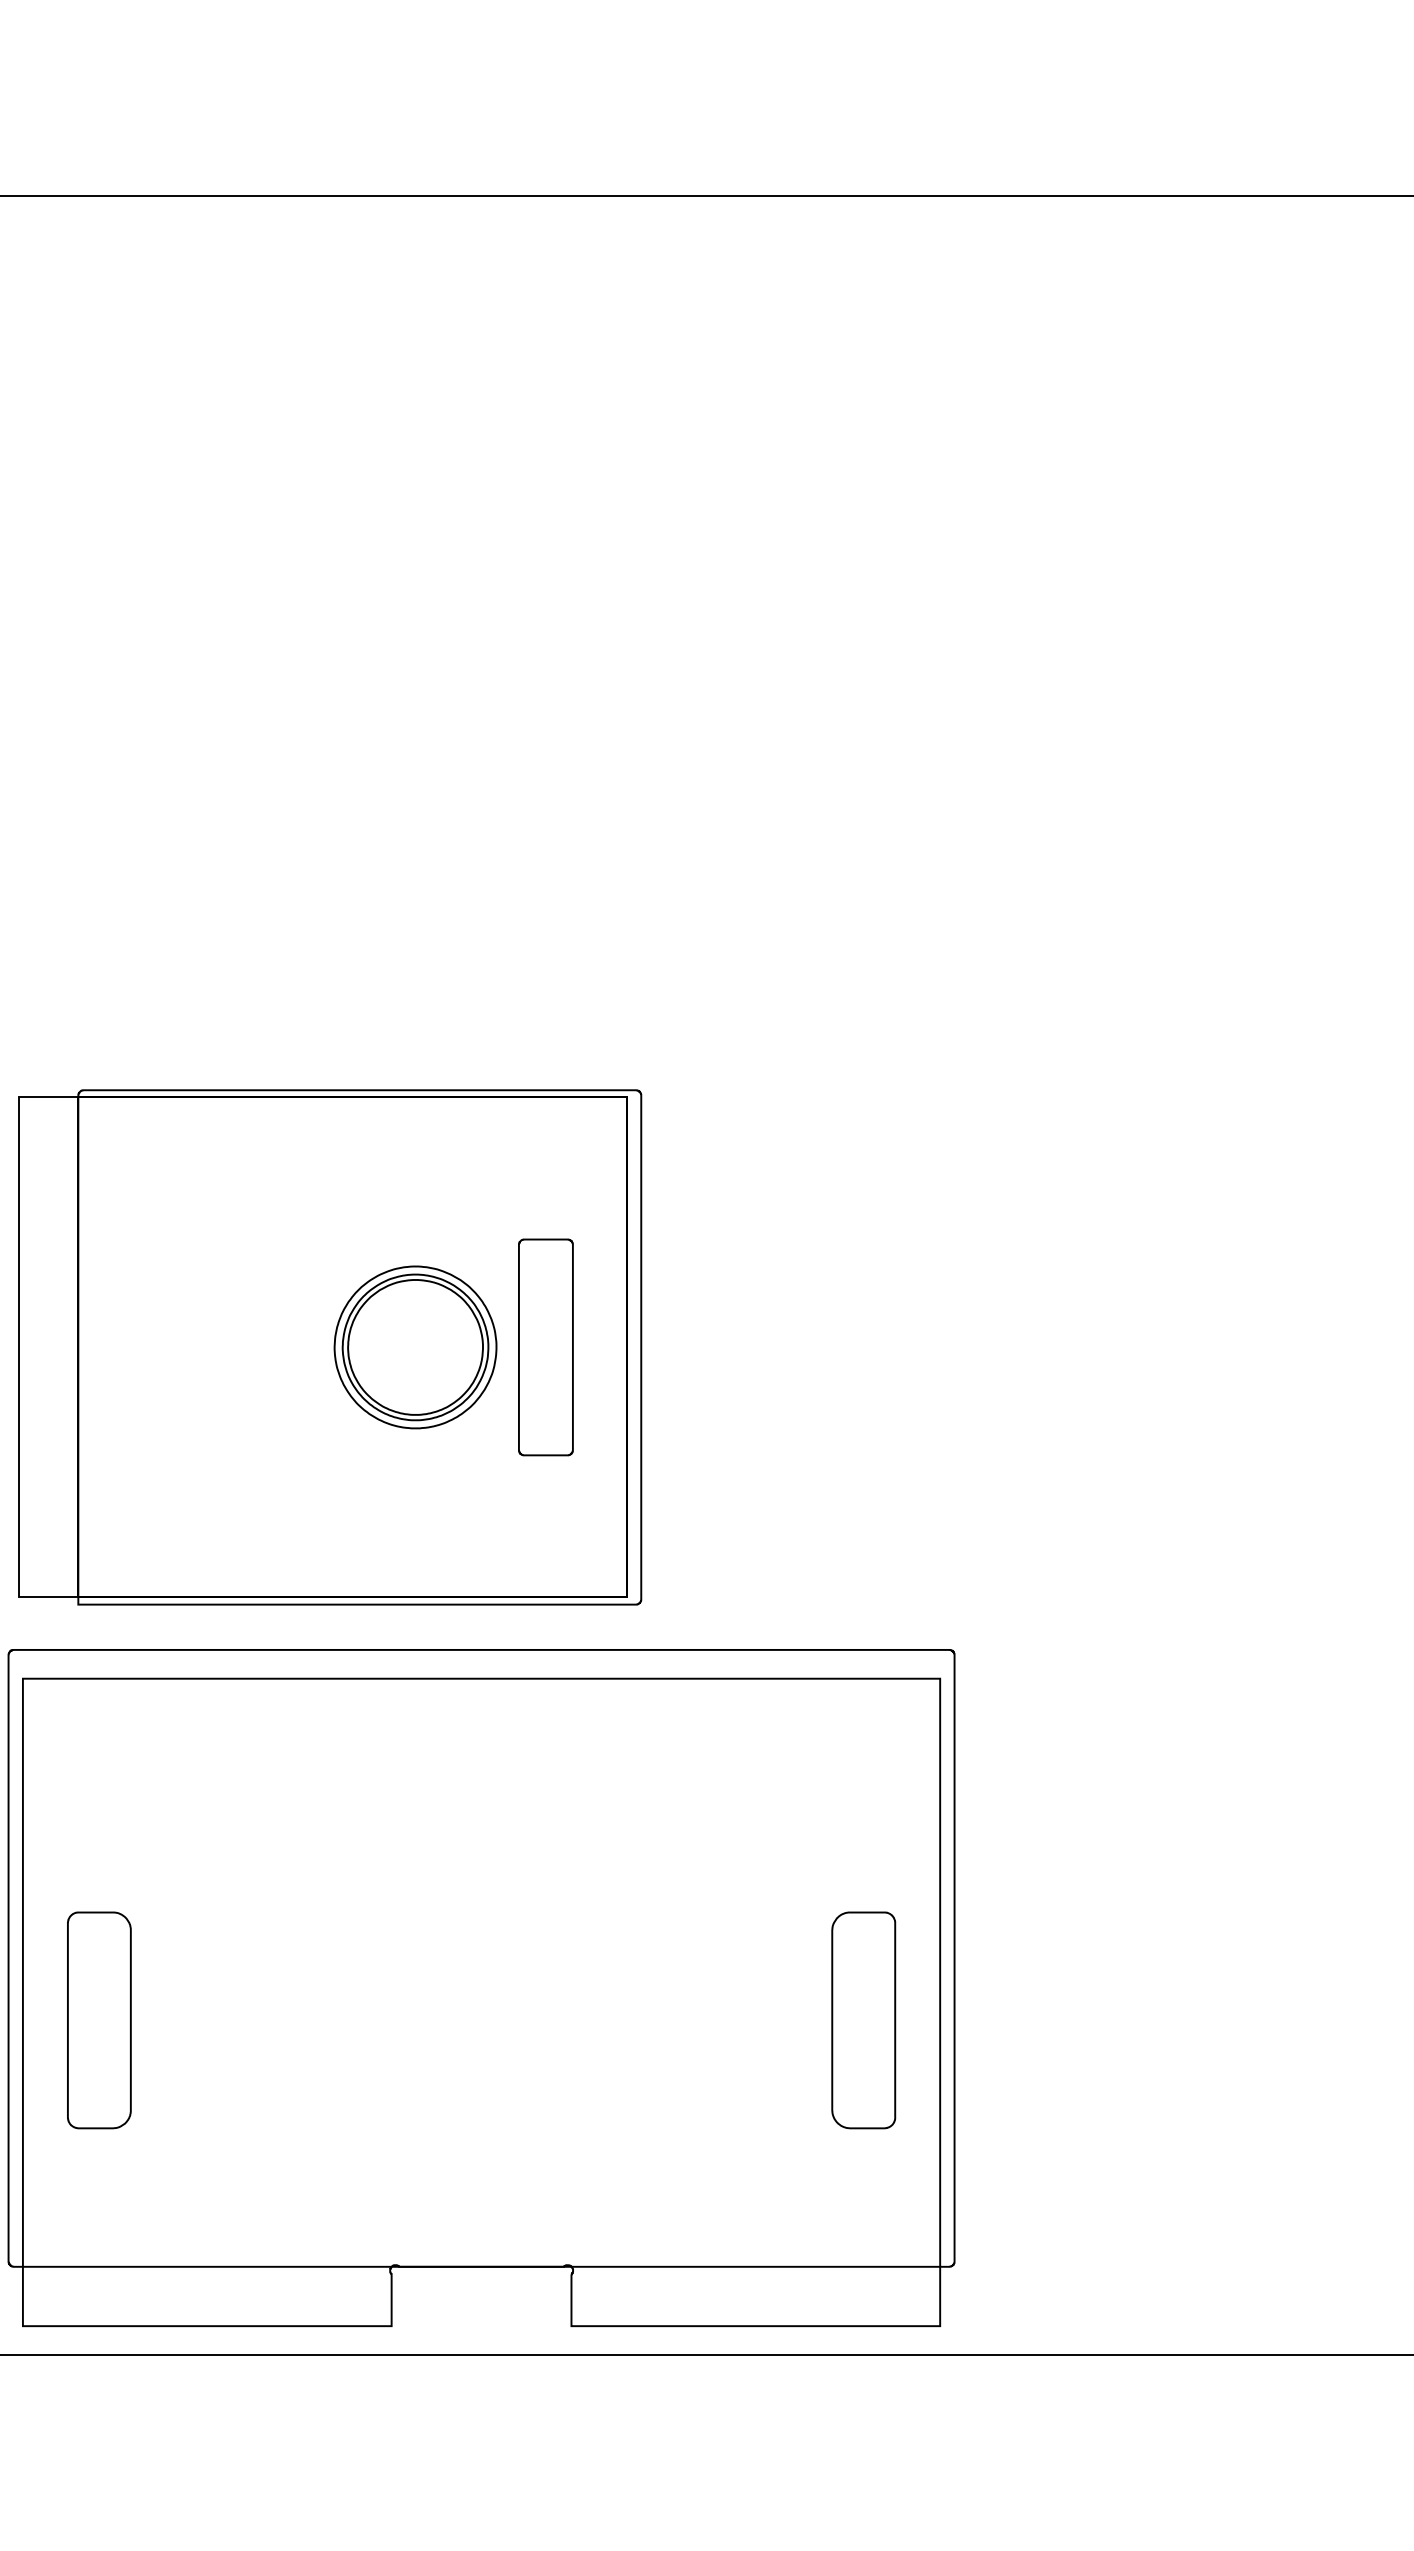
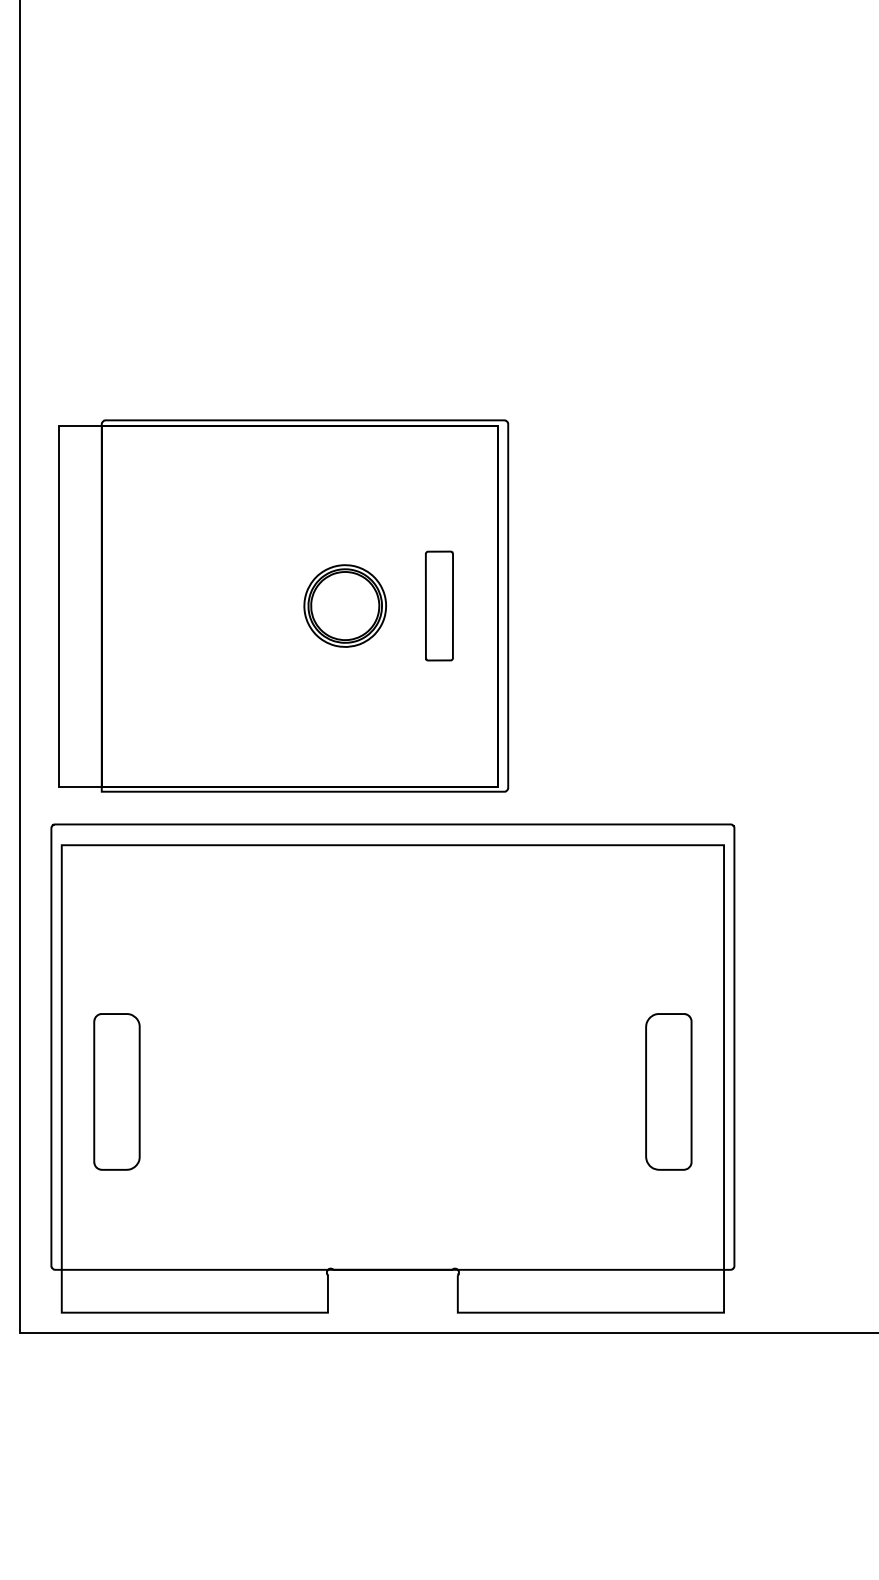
part: (415, 1347) -> (345, 606), size x0.7
part: (545, 1347) -> (439, 606), size x0.7

